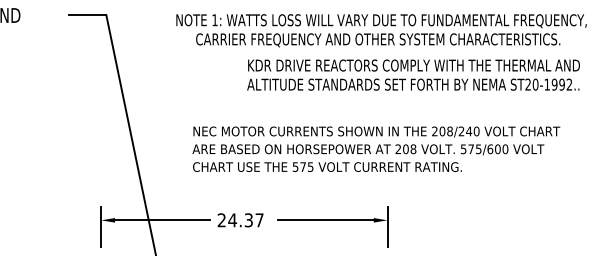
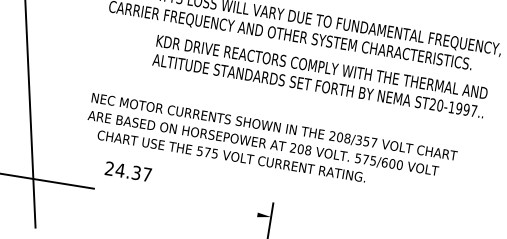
text: (569, 84) -> (474, 110), ST20-1992.. -> ST20-1997..
text: (468, 131) -> (365, 141), 208/240 -> 208/357
text: (327, 166) -> (231, 155), moved
text: (240, 220) -> (128, 171), moved
line: (325, 220) -> (209, 207), removed

